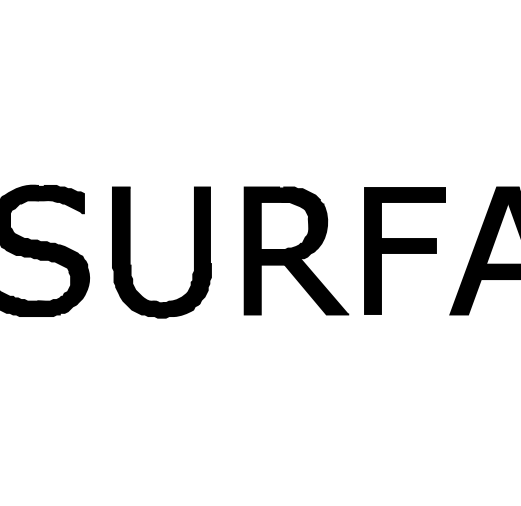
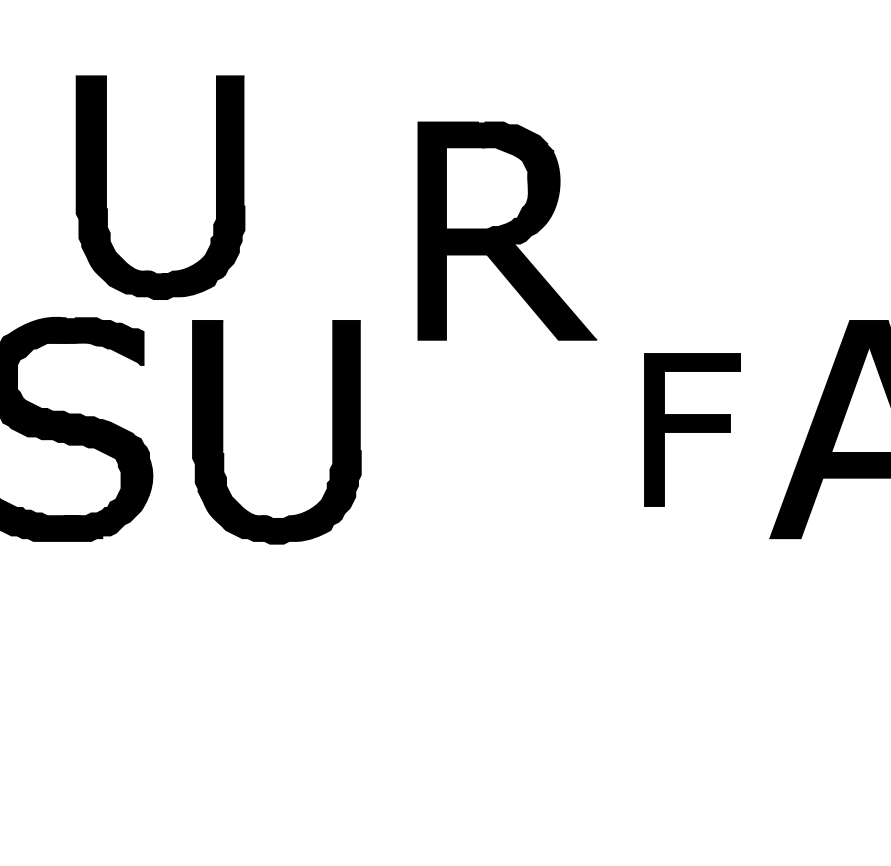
part: (62, 109) -> (106, 187), added
part: (296, 250) -> (507, 230), moved
part: (404, 250) -> (691, 428), size x0.7

